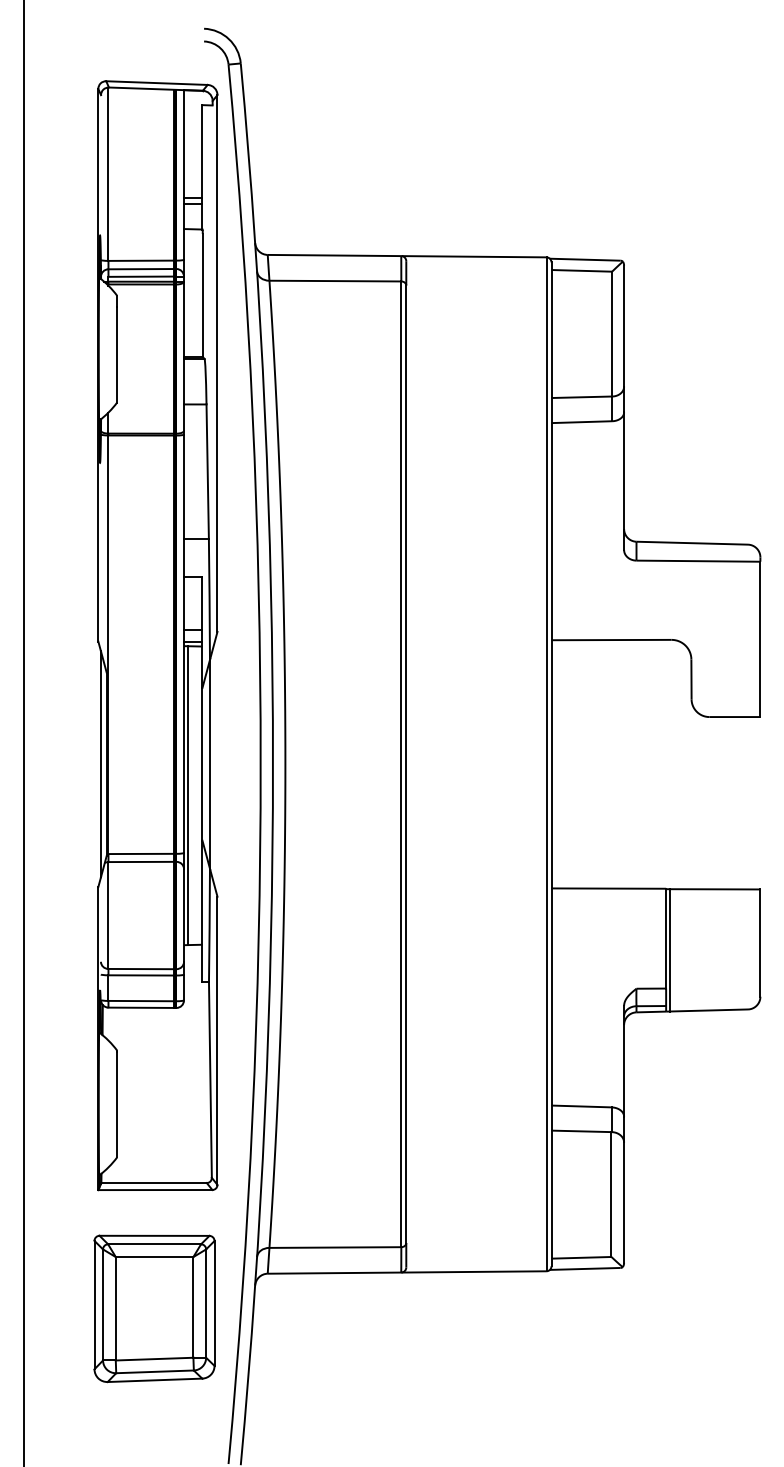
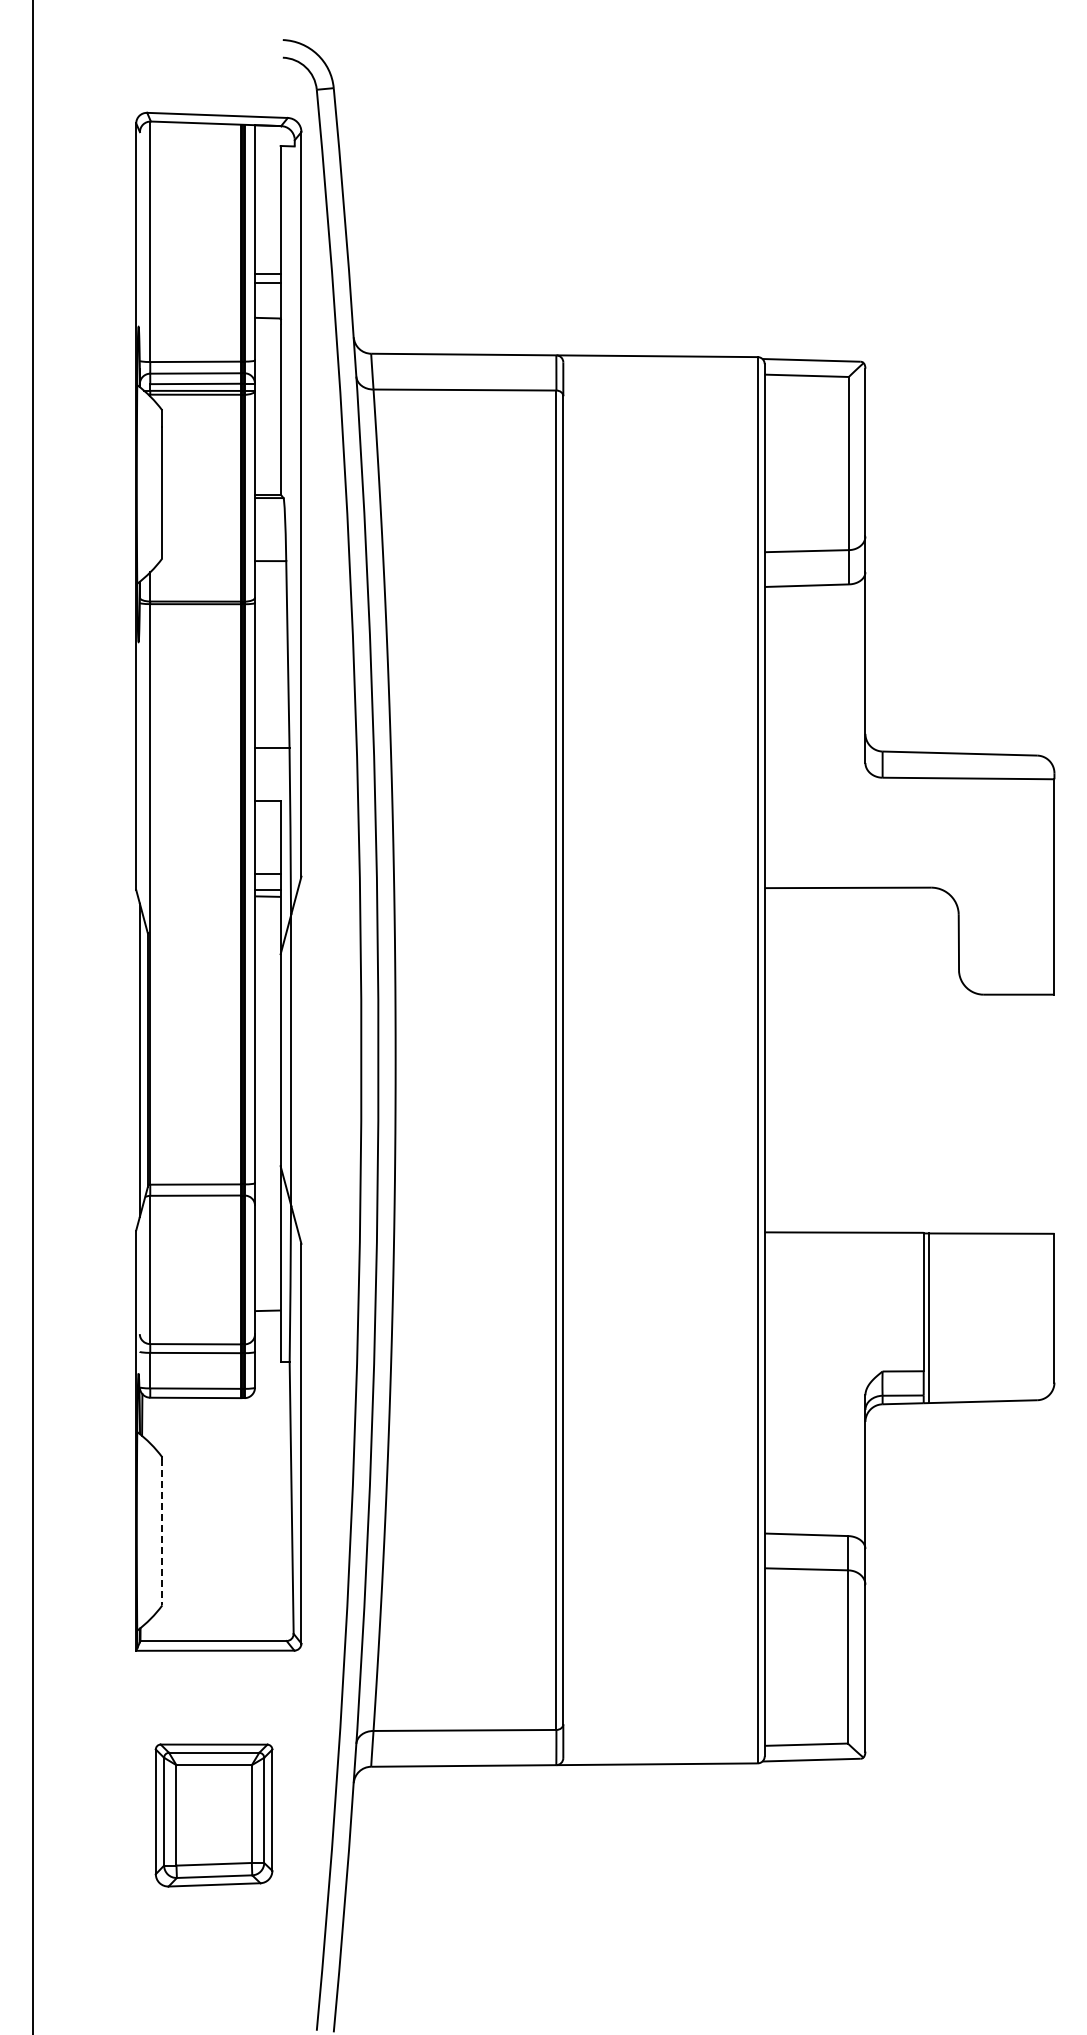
line: (187, 795) -> (260, 1103), removed
line: (117, 1104) -> (162, 1532), solid -> dashed
part: (154, 1308) -> (213, 1815), size x0.7

